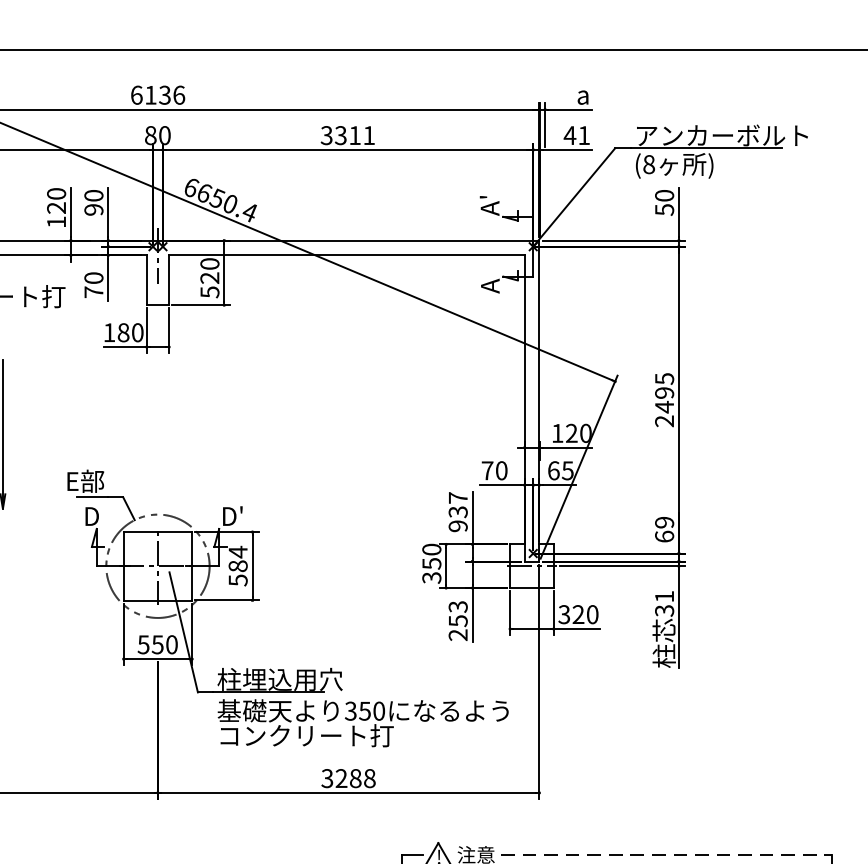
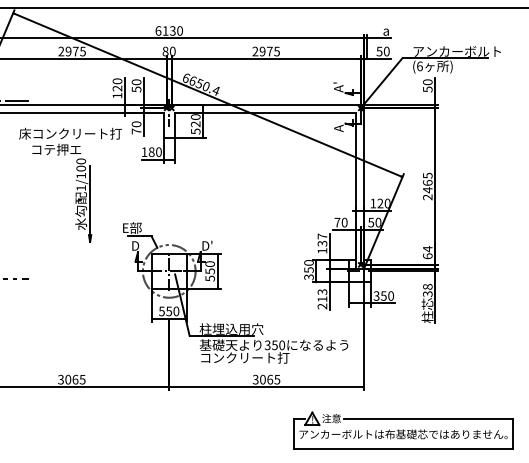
text: (180, 94) -> (180, 30), 6136 -> 6130
text: (346, 135) -> (265, 51), 3311 -> 2975
text: (575, 135) -> (382, 51), 41 -> 50
text: (648, 162) -> (419, 65), (8 -> (6
text: (93, 209) -> (136, 89), 90 -> 50
text: (664, 392) -> (427, 182), 2495 -> 2465
text: (560, 470) -> (374, 222), 65 -> 50
text: (664, 521) -> (427, 248), 69 -> 64
text: (458, 525) -> (322, 250), 937 -> 137
text: (236, 558) -> (209, 267), 584 -> 550
text: (664, 595) -> (427, 286), 31 -> 38
text: (577, 613) -> (383, 295), 320 -> 350
text: (458, 621) -> (322, 299), 253 -> 213
text: (356, 778) -> (270, 379), 3288 -> 3065
line: (667, 854) -> (429, 418), dashed -> solid

